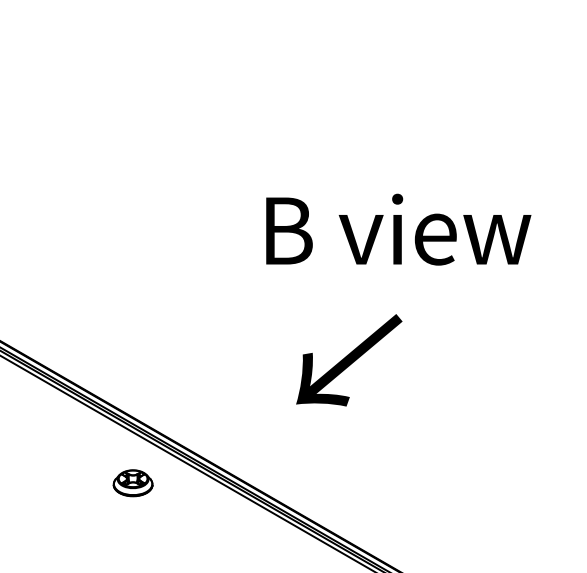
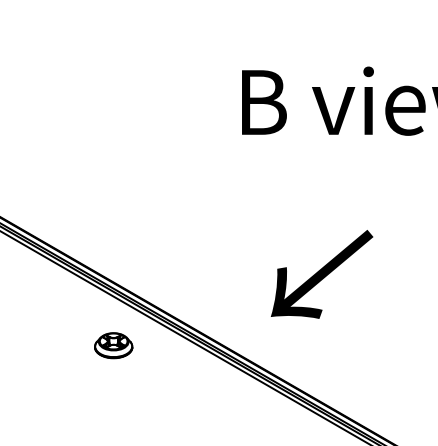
text: (349, 360) -> (322, 274), moved

